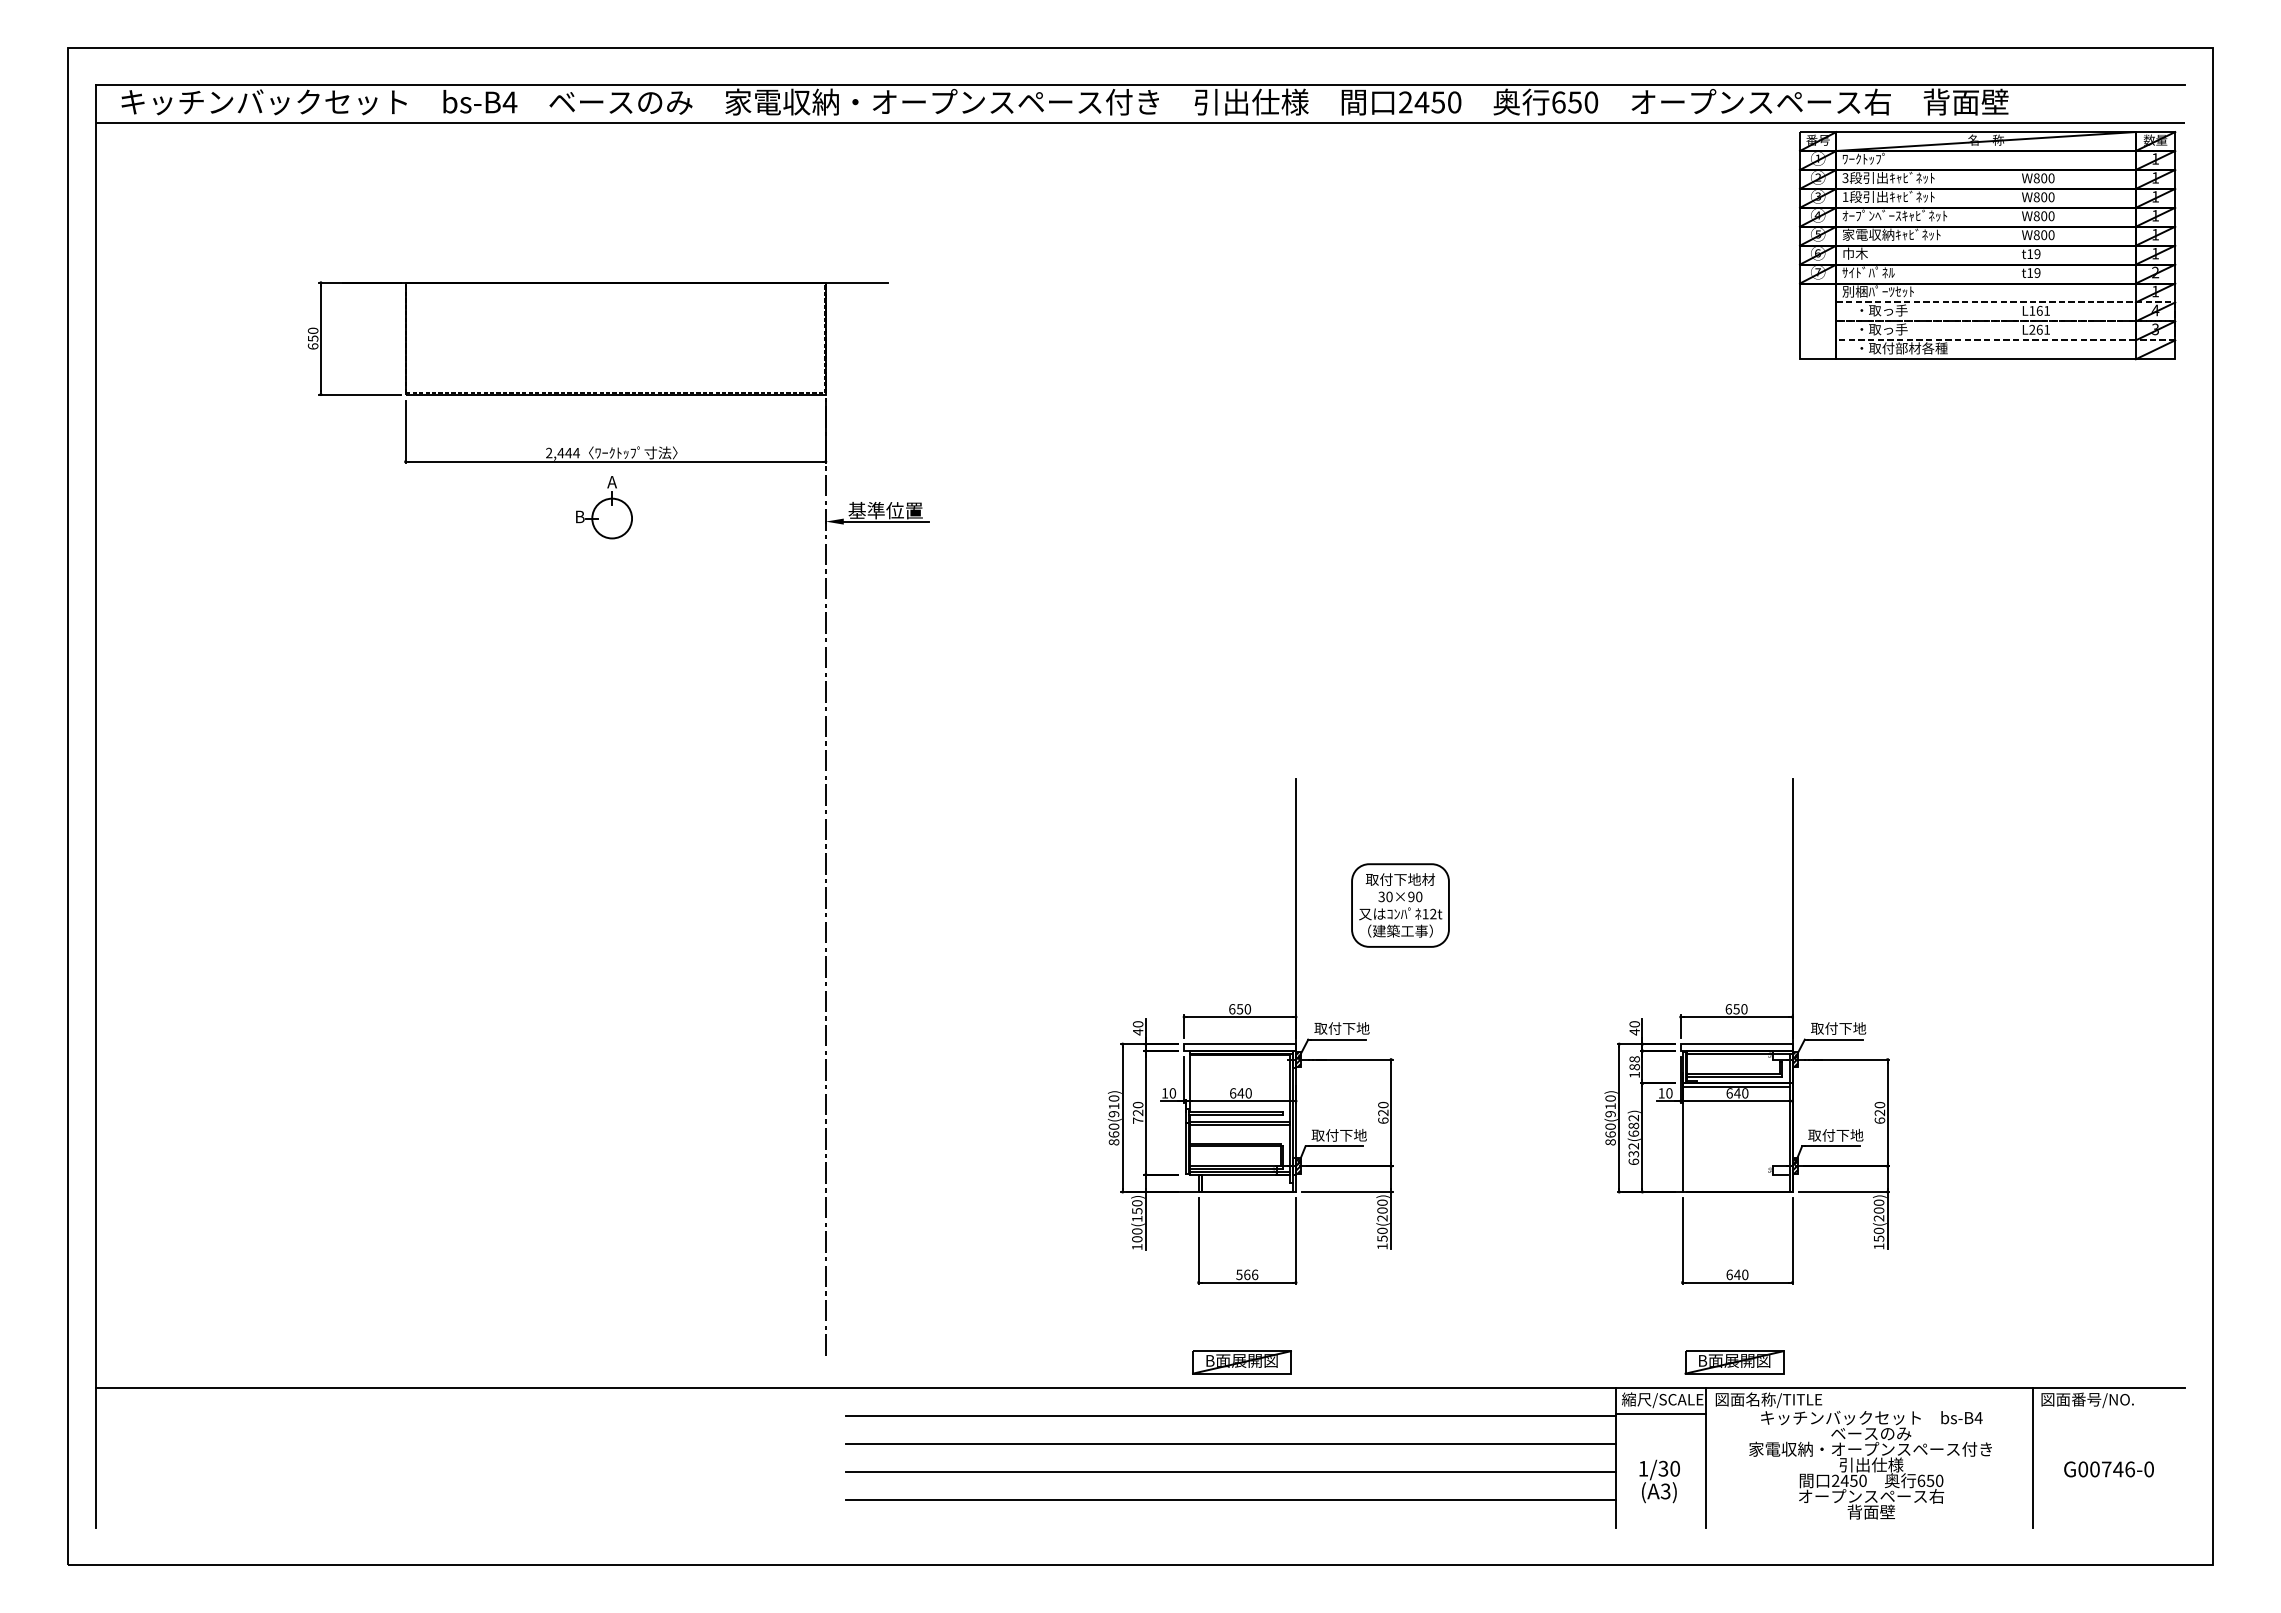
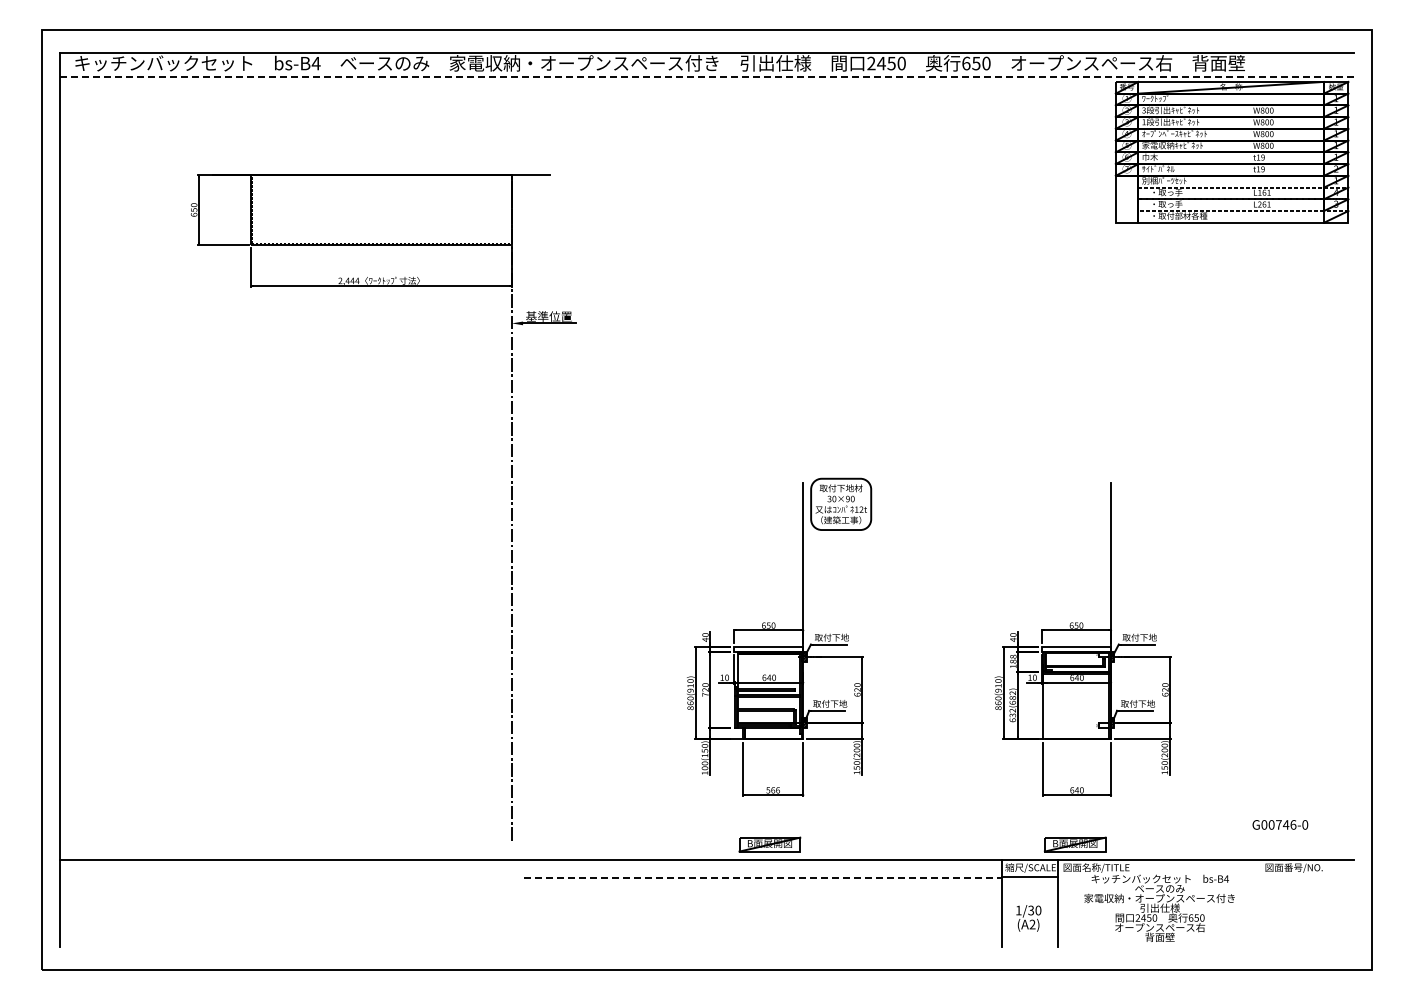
line: (1141, 123) -> (707, 76), solid -> dashed
part: (604, 507) -> (374, 314), removed
part: (1401, 904) -> (841, 503), moved
line: (1231, 1415) -> (763, 877), solid -> dashed
line: (1230, 1444) -> (762, 895), removed
line: (2033, 1457) -> (1260, 903), removed
text: (2109, 1468) -> (1280, 824), moved
line: (1230, 1471) -> (762, 912), removed
text: (1665, 1491) -> (1032, 924), (A3) -> (A2)
line: (1230, 1500) -> (762, 930), removed

